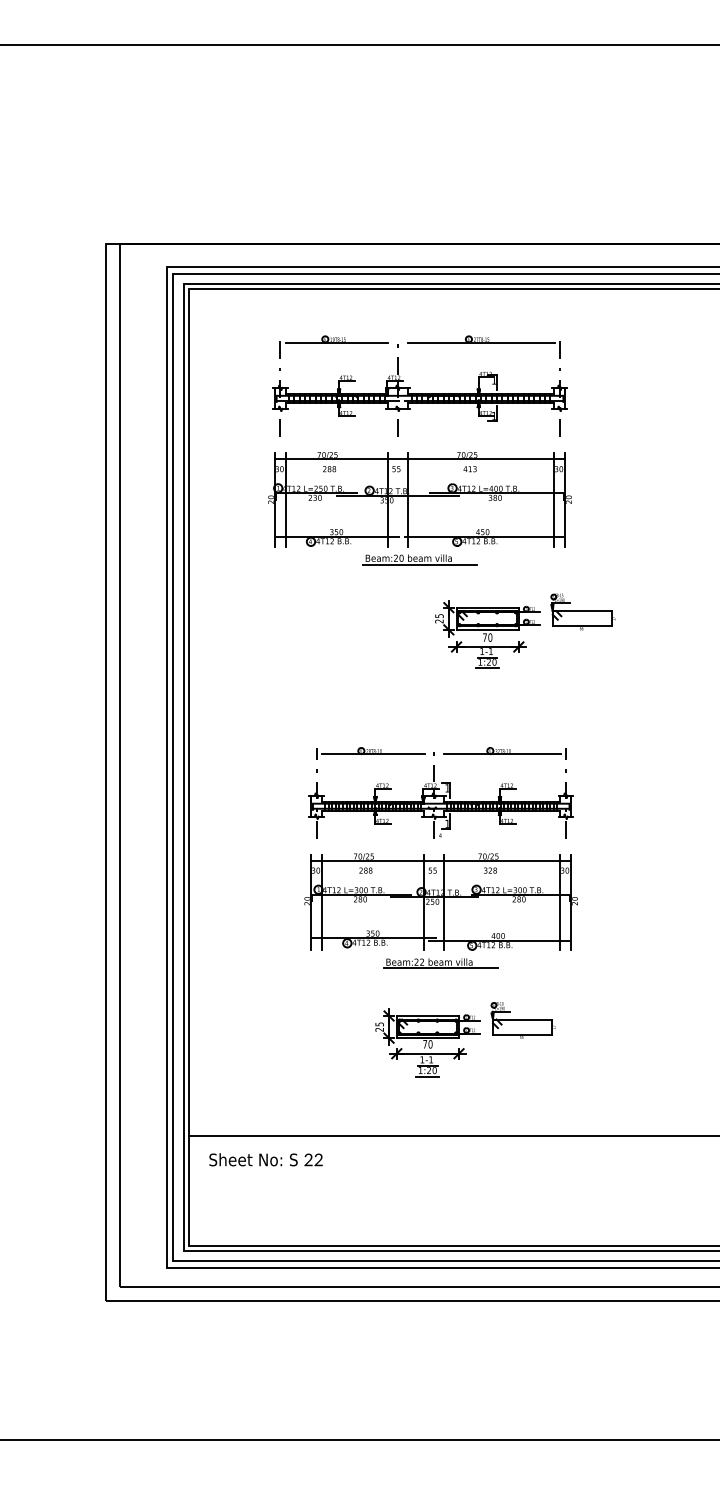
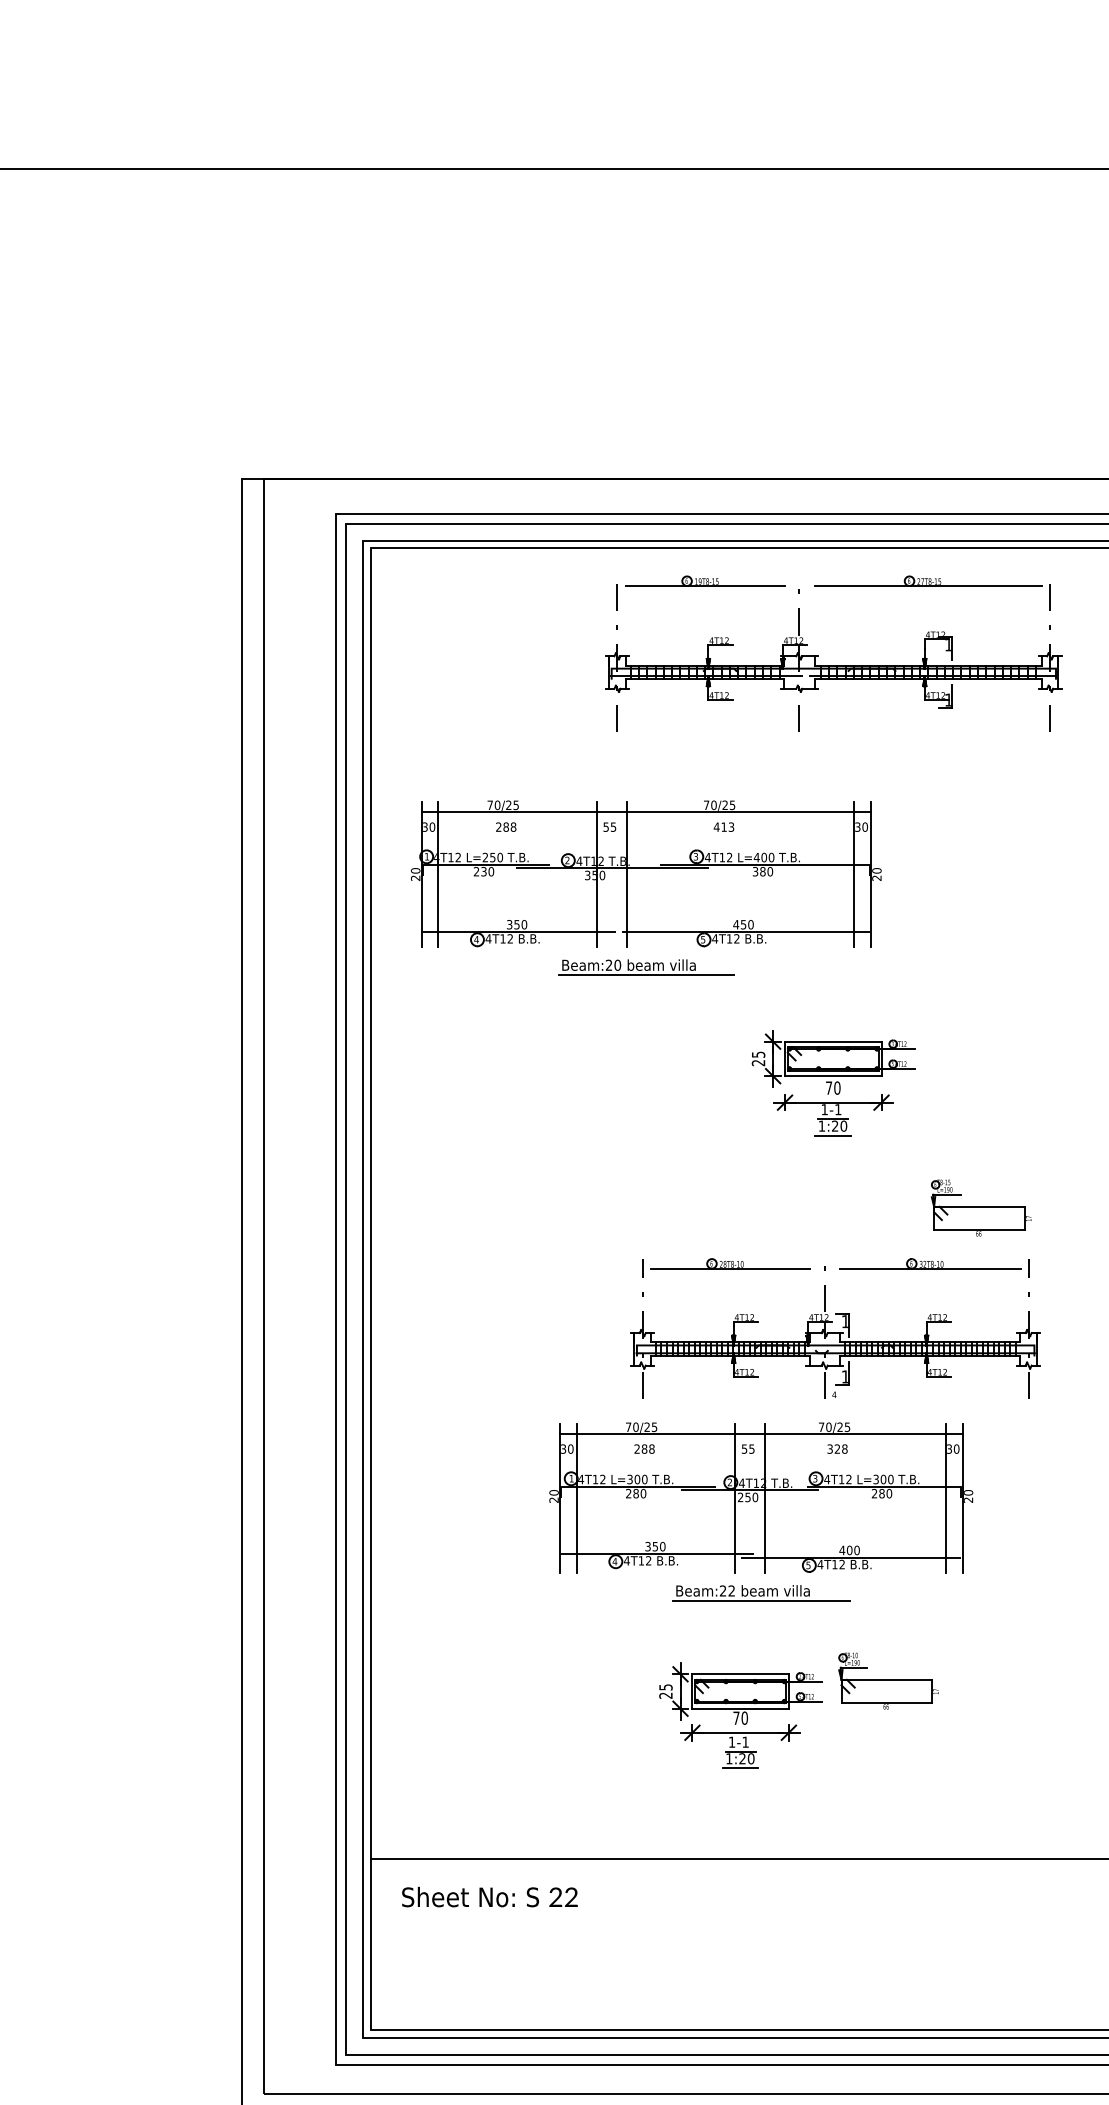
part: (419, 393) -> (832, 665), moved
part: (419, 508) -> (645, 888), moved
part: (582, 611) -> (980, 1207), moved
part: (440, 792) -> (834, 1328), moved

